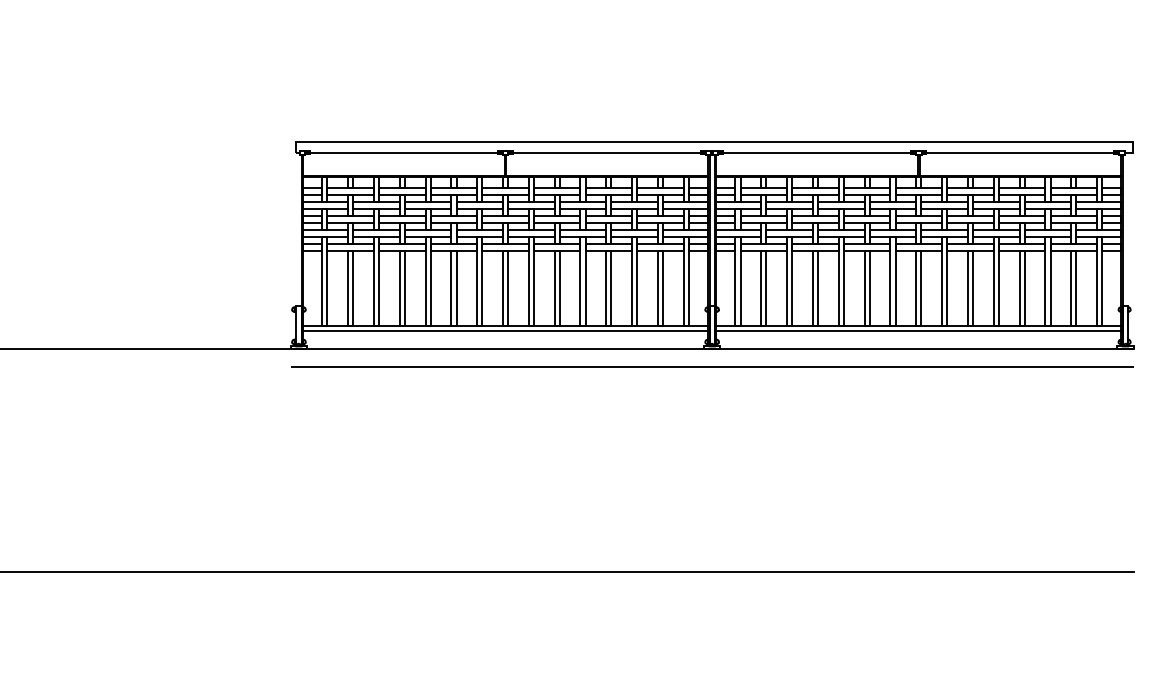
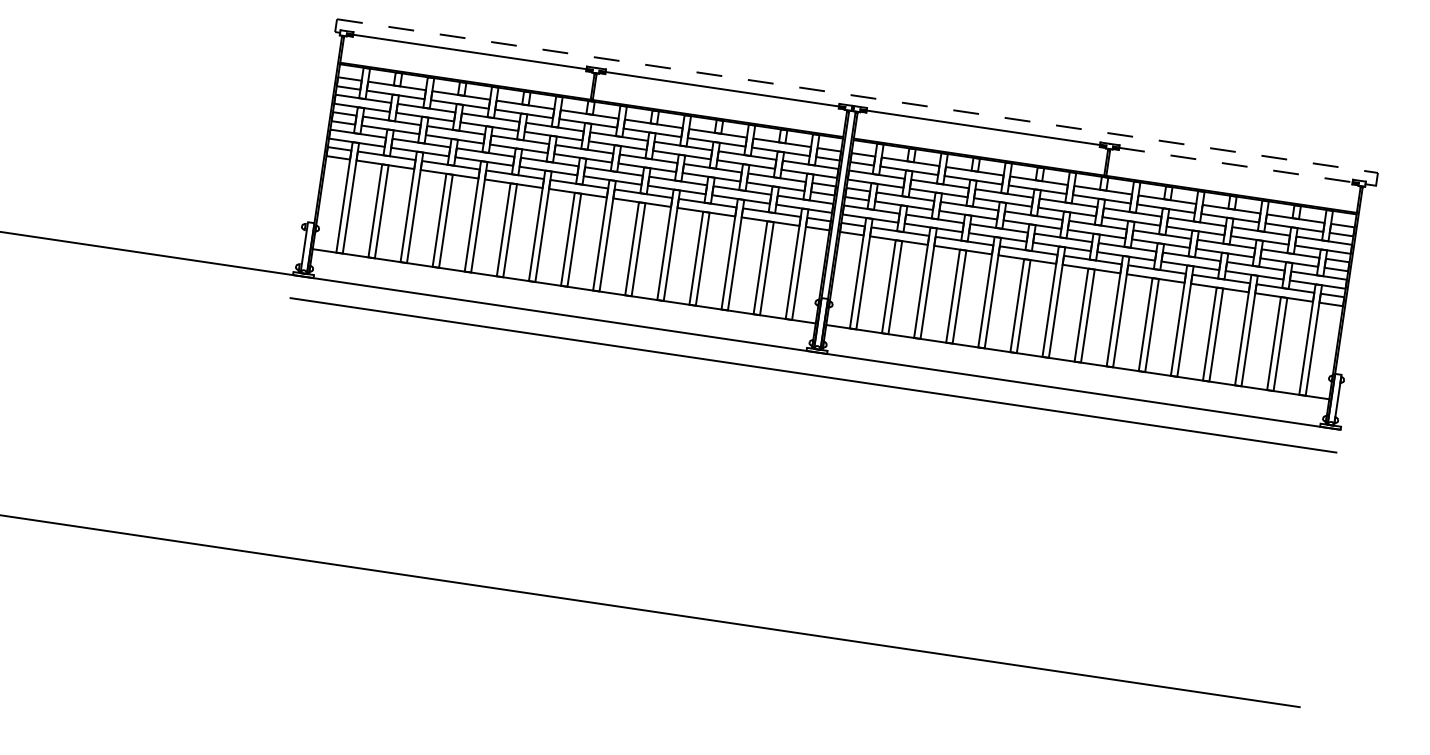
line: (714, 142) -> (857, 96), solid -> dashed
line: (1020, 152) -> (1236, 164), solid -> dashed
line: (505, 331) -> (563, 292), removed
line: (918, 331) -> (1076, 368), removed

